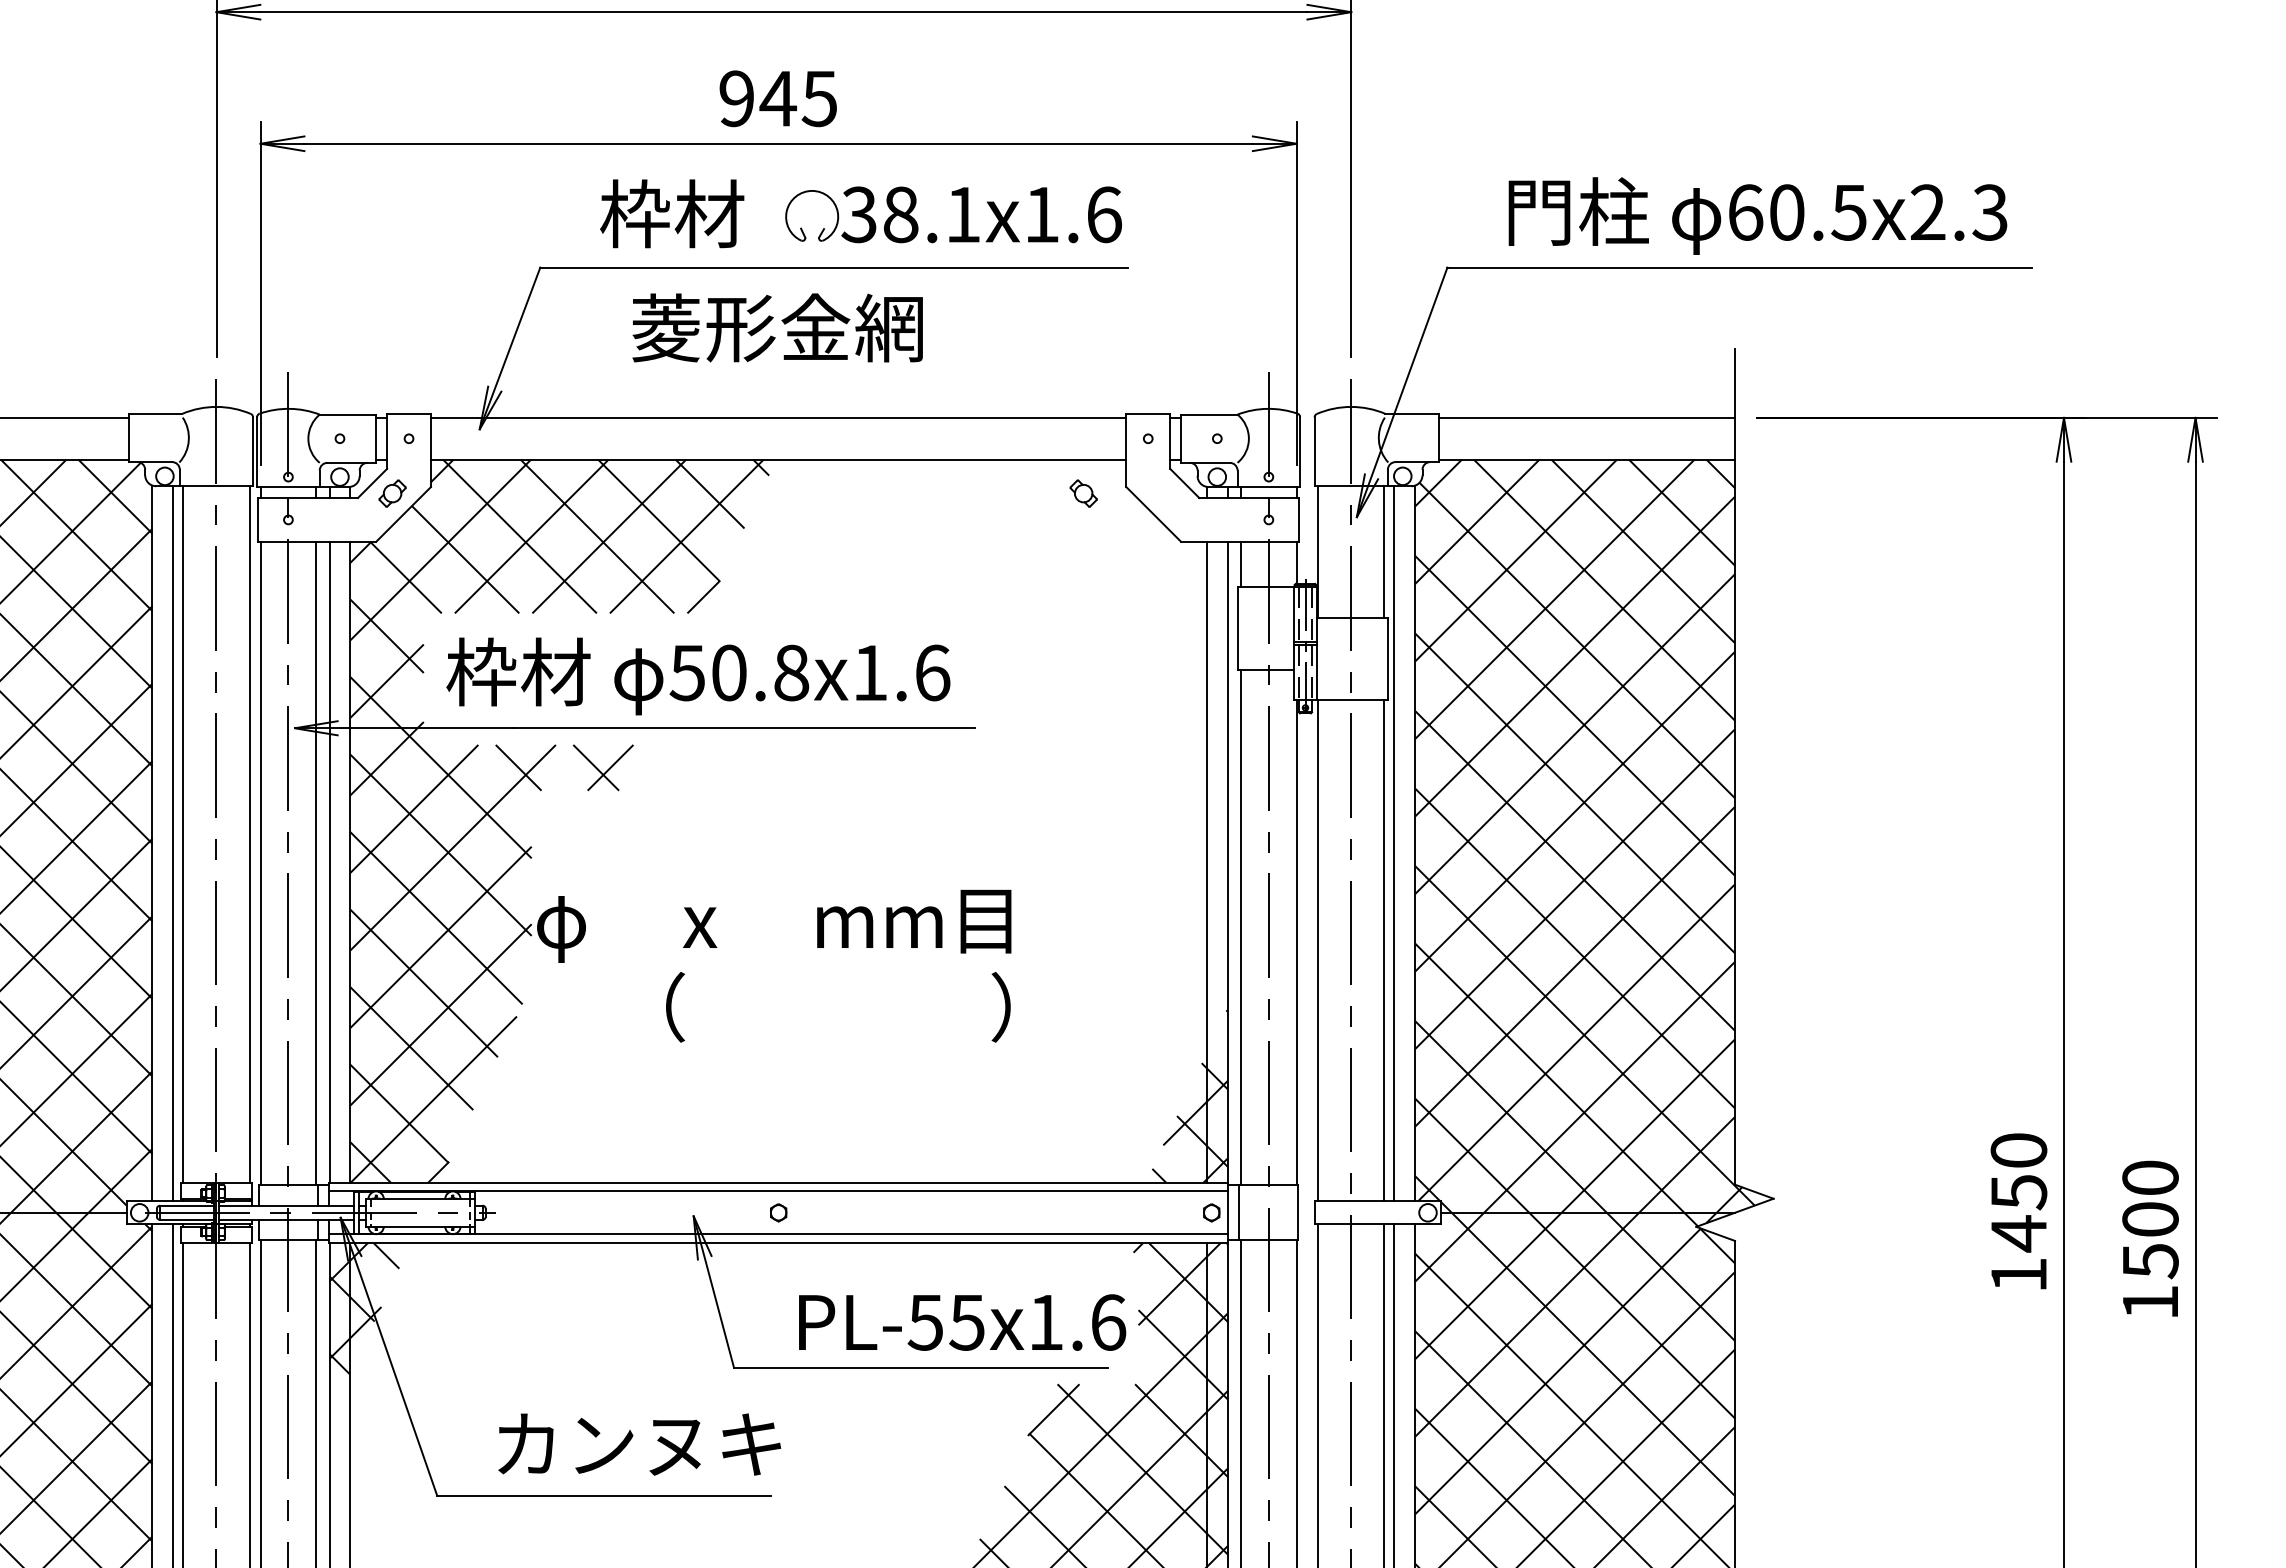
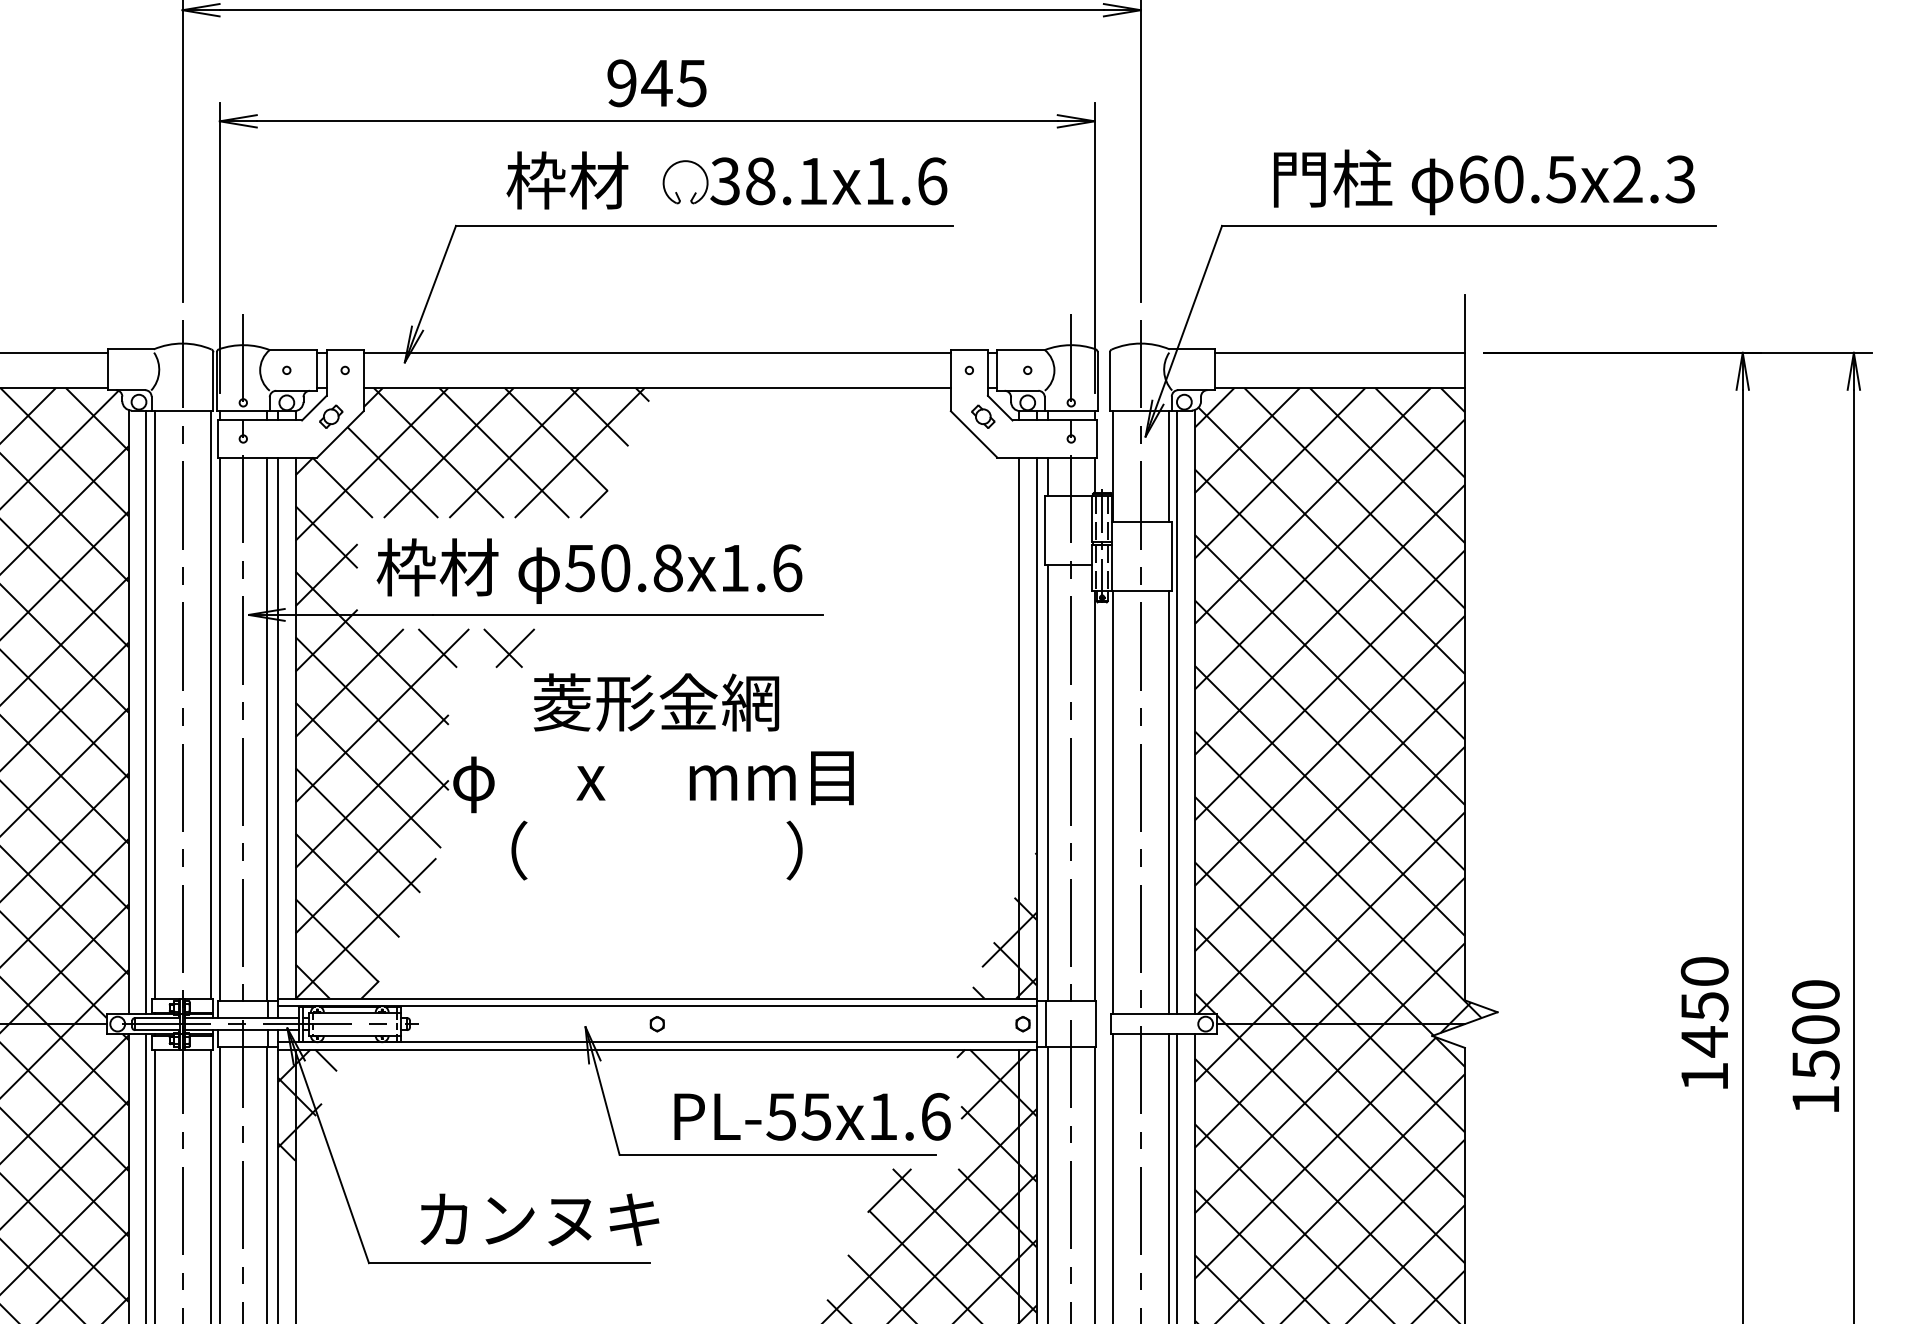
text: (777, 327) -> (656, 702), moved
part: (1083, 493) -> (983, 416), moved
text: (838, 1007) -> (657, 850), moved

